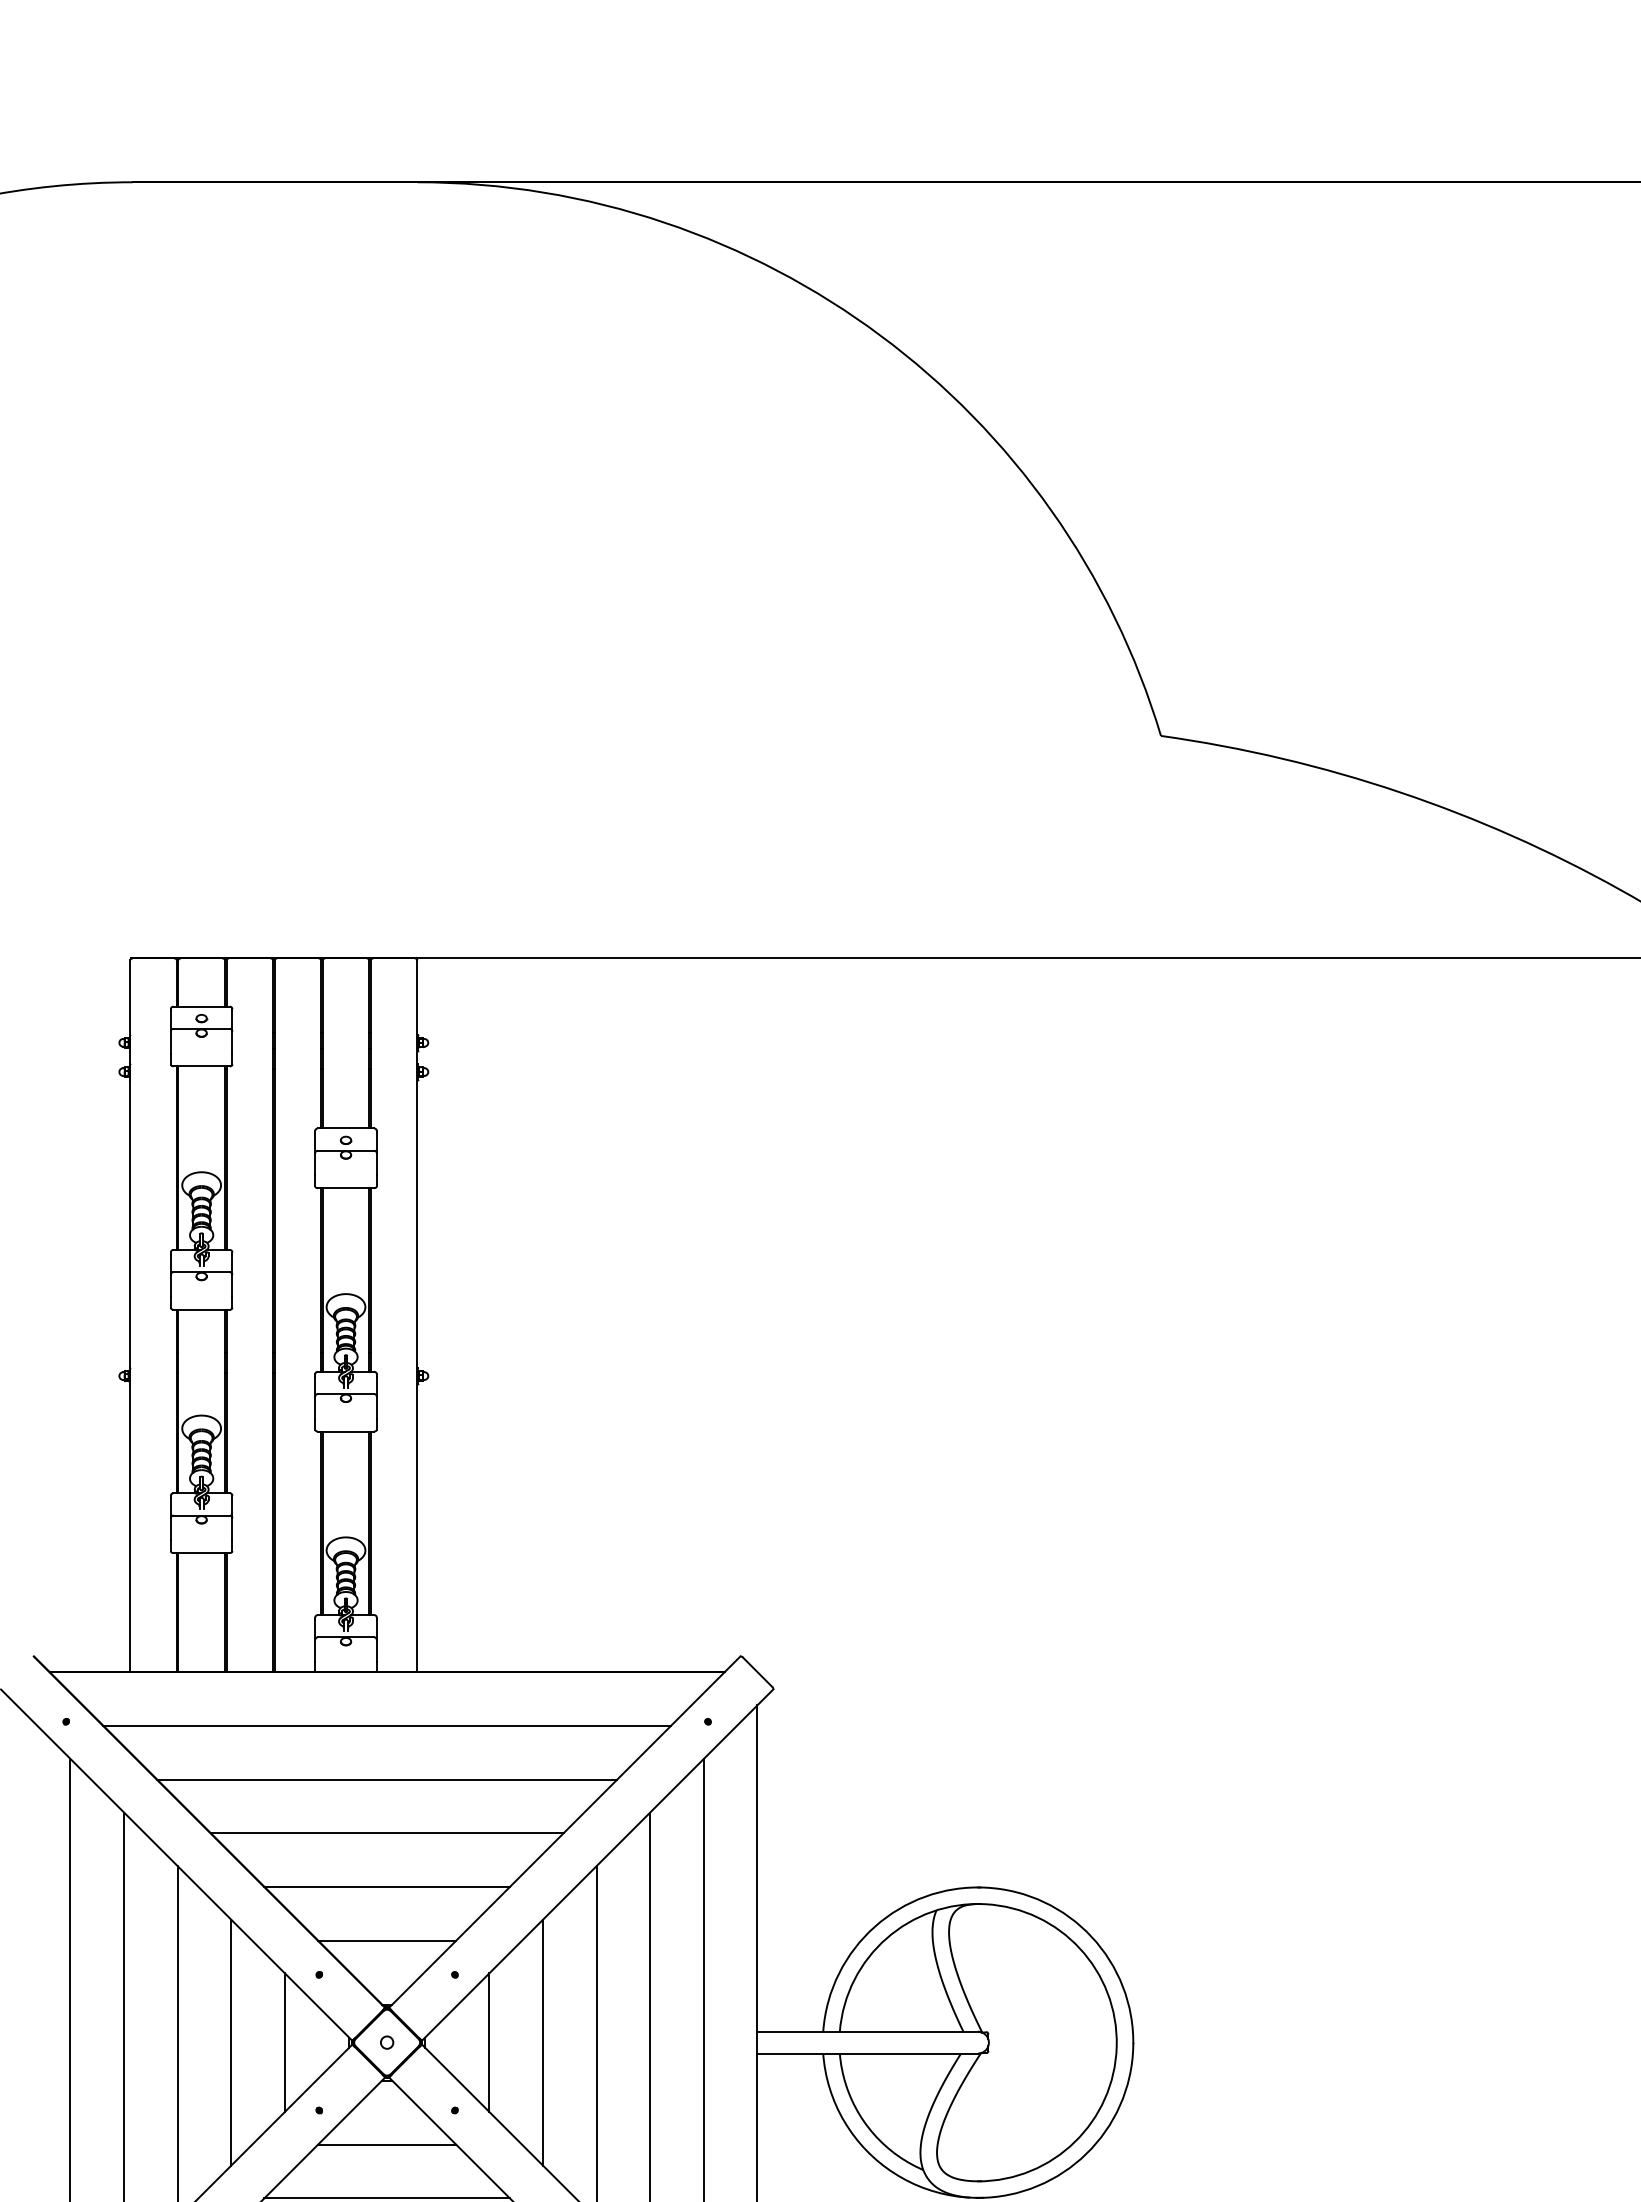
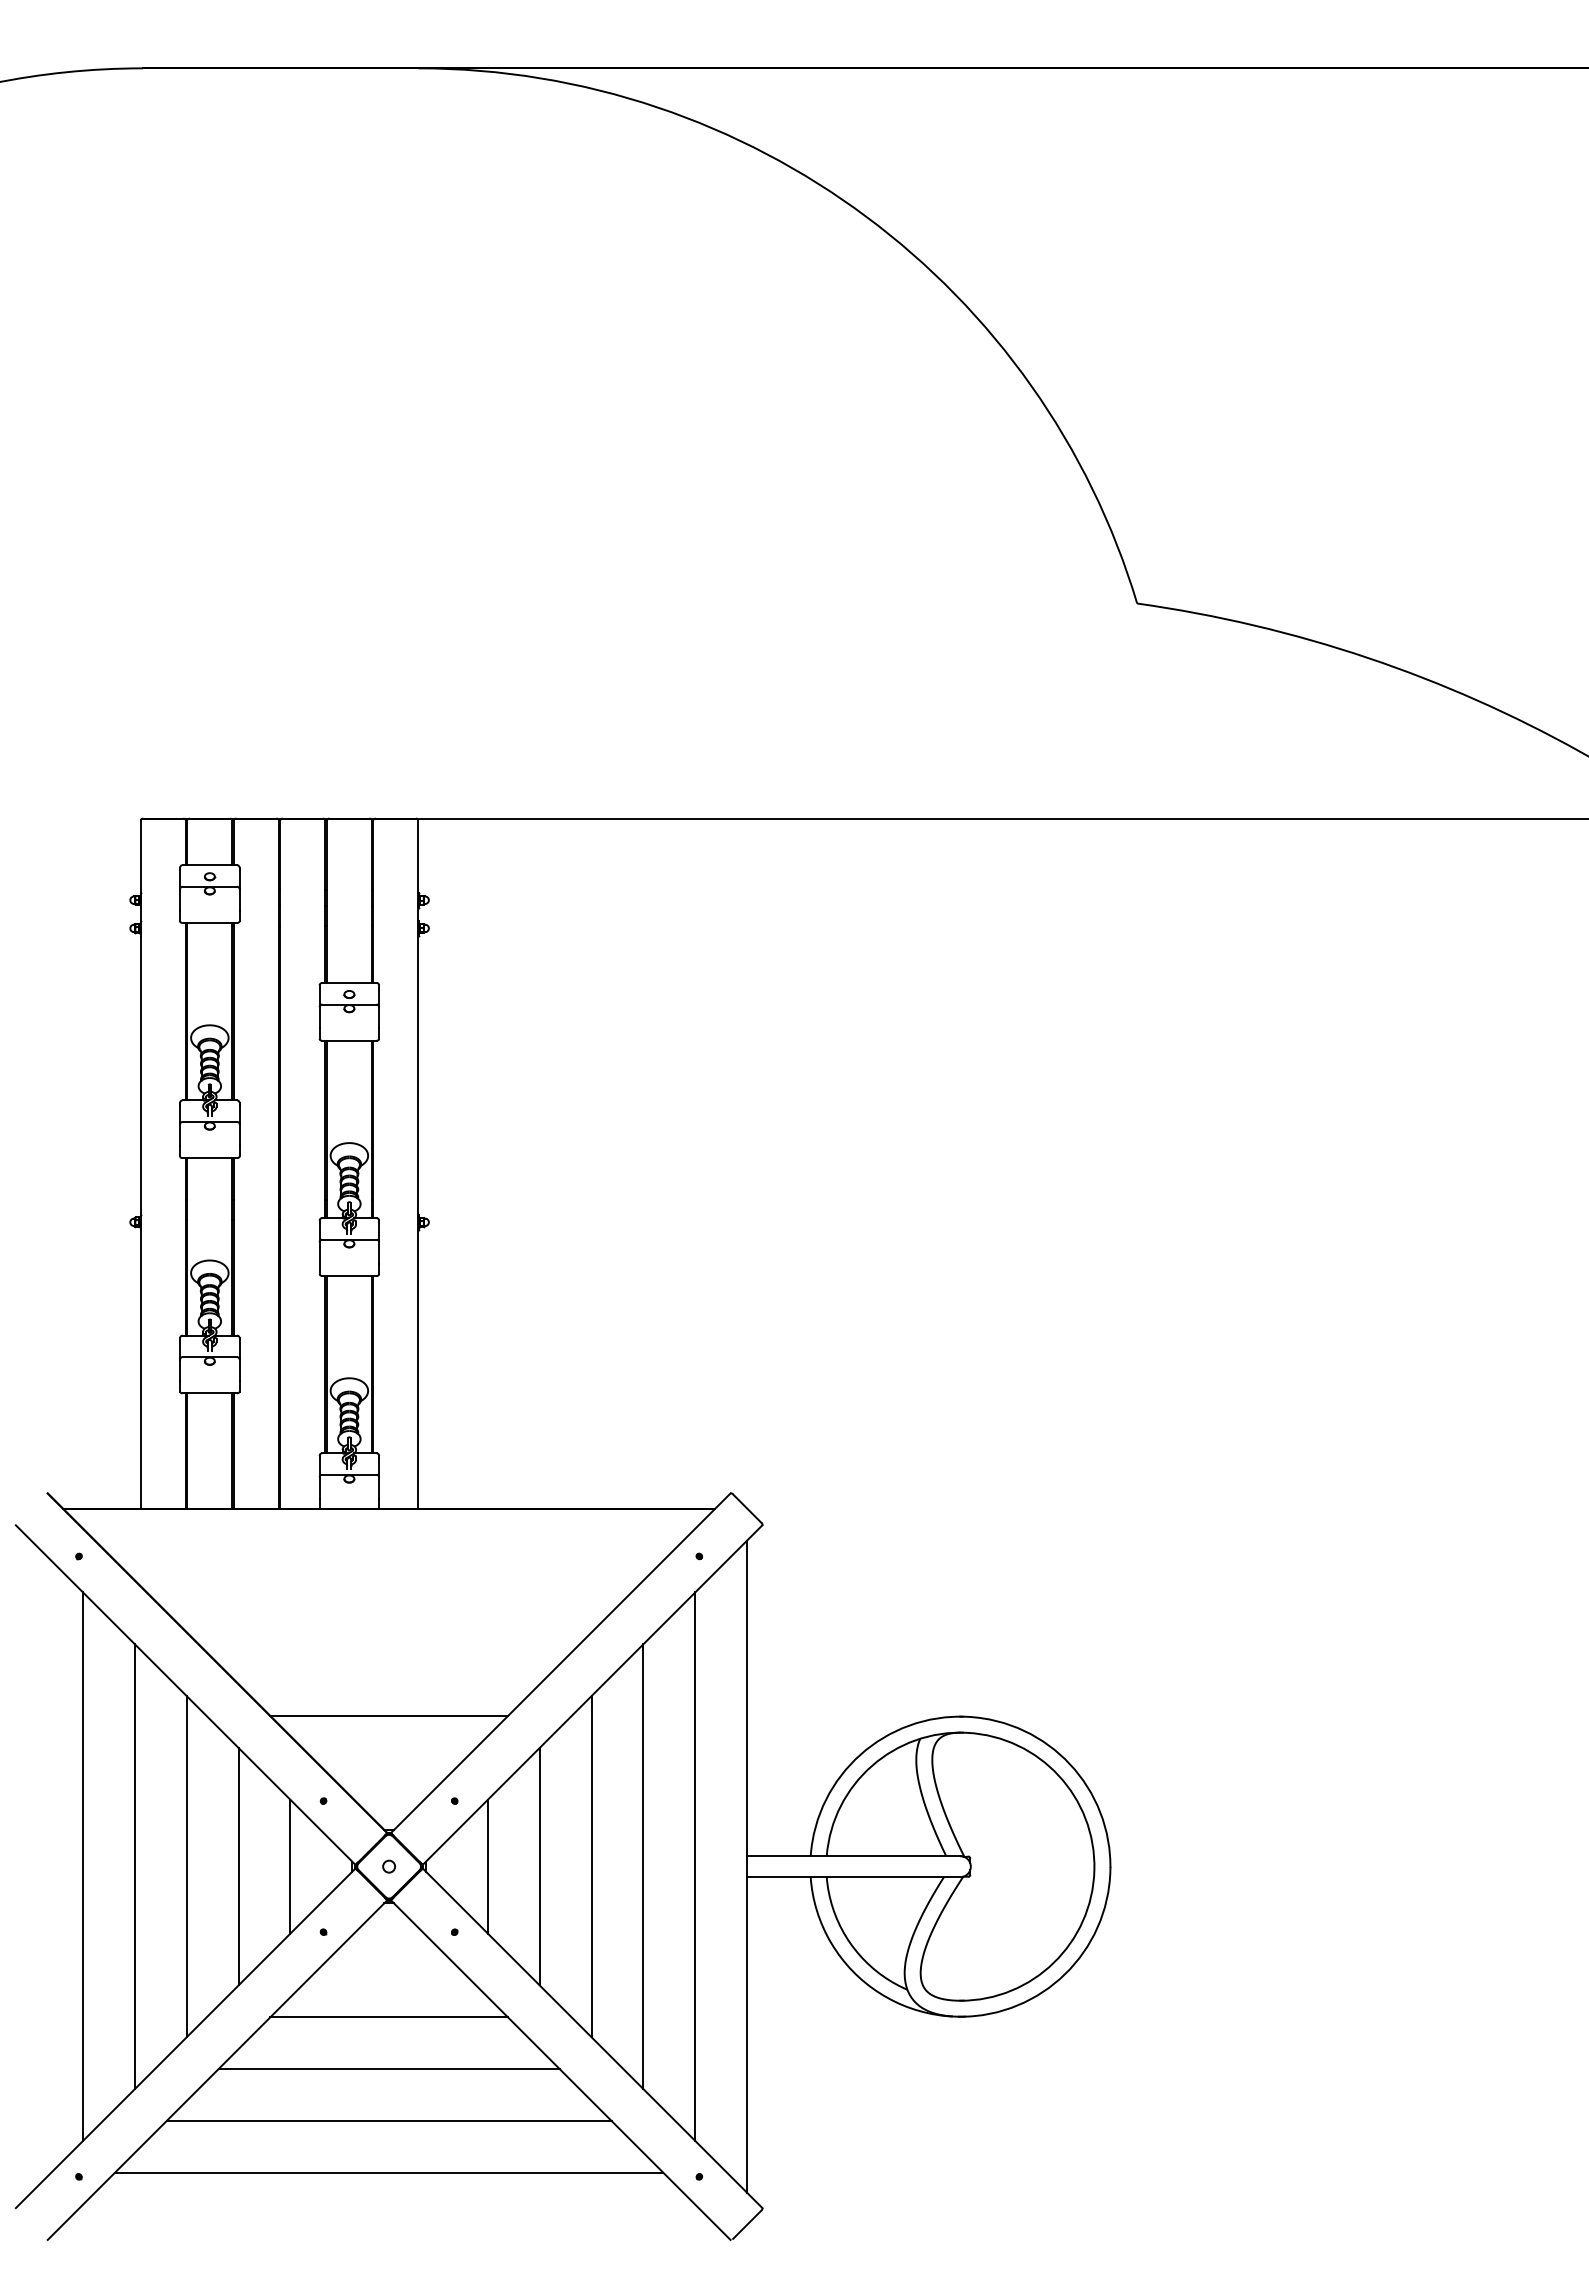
line: (386, 1725) -> (388, 1560), removed
line: (386, 1779) -> (388, 1612), removed
line: (386, 1833) -> (388, 1664), removed
line: (387, 1940) -> (389, 1767), removed
line: (387, 2144) -> (389, 1965), removed

